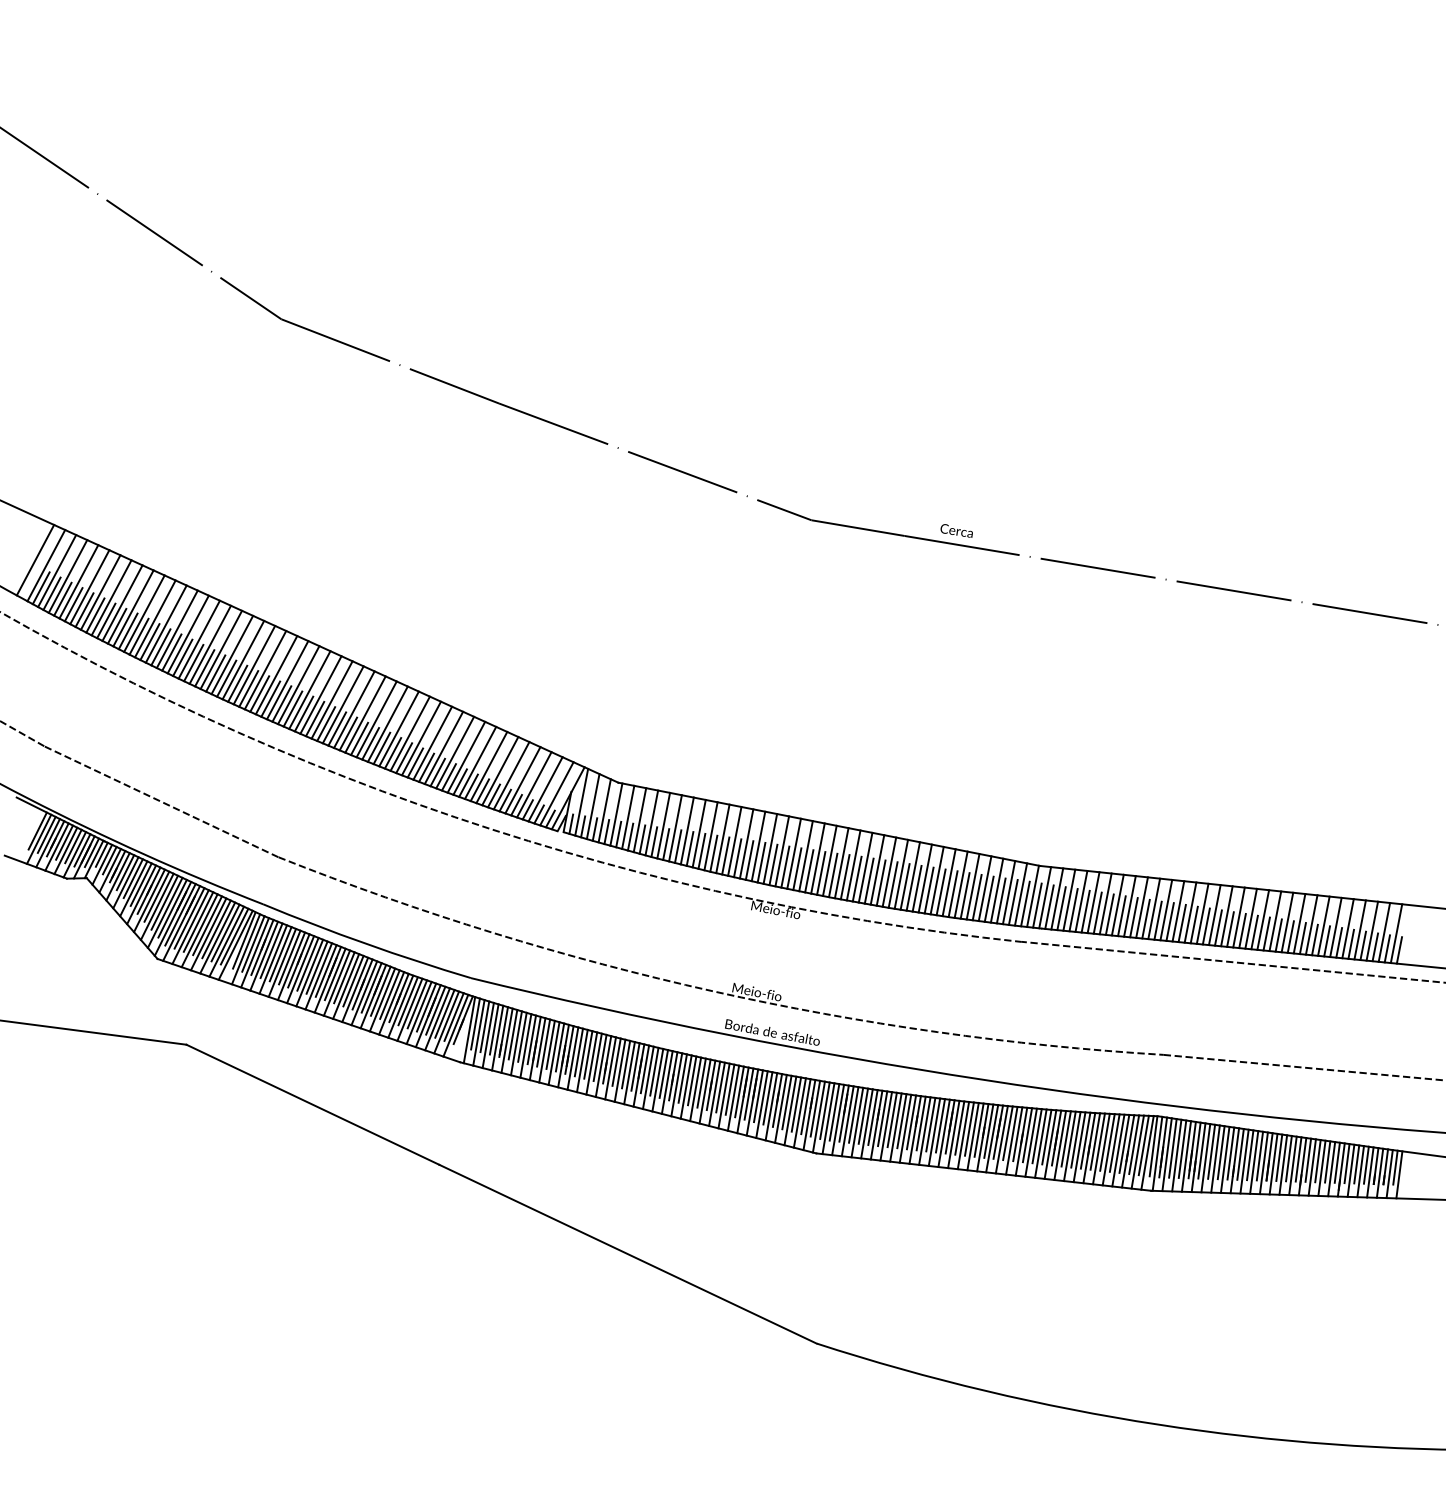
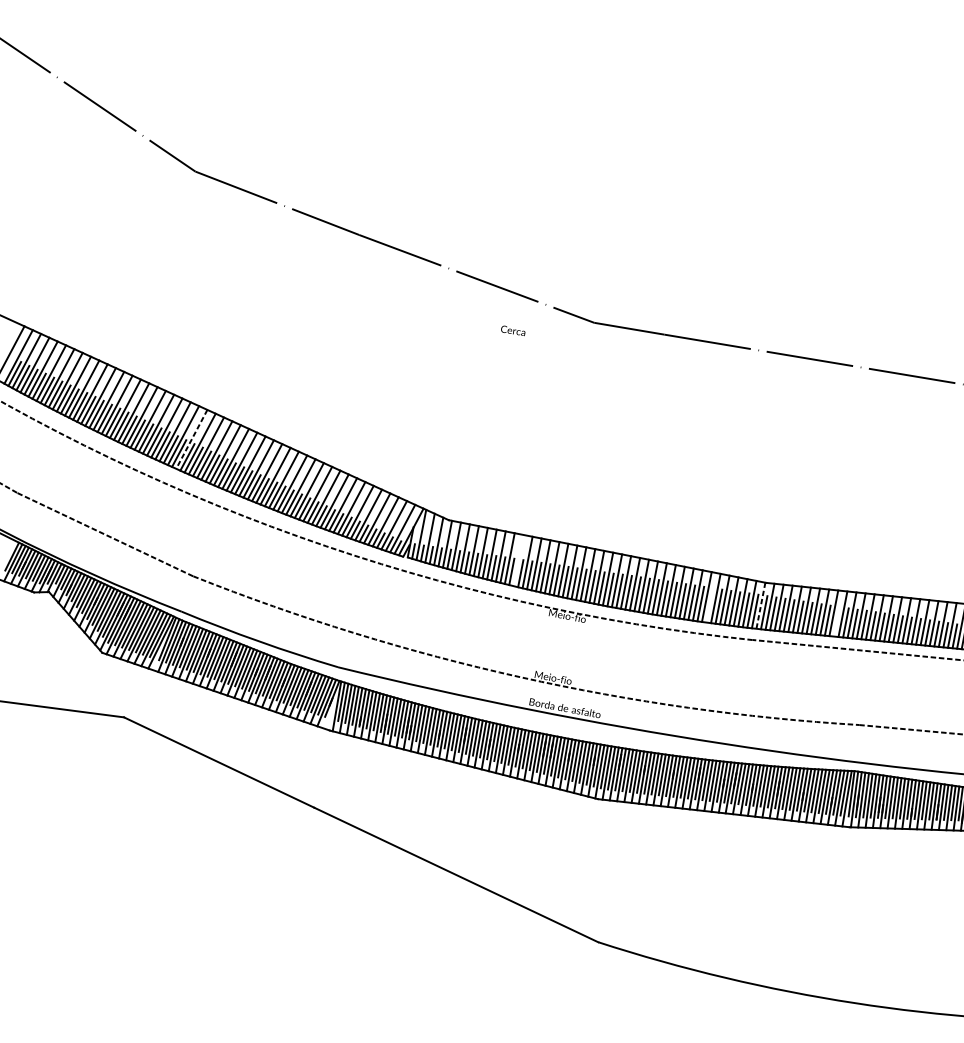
text: (956, 530) -> (513, 330), moved
line: (276, 675) -> (191, 439), solid -> dashed
line: (710, 836) -> (518, 560), removed
line: (964, 895) -> (709, 605), removed
line: (1032, 896) -> (760, 605), solid -> dashed
line: (1133, 917) -> (836, 621), removed

